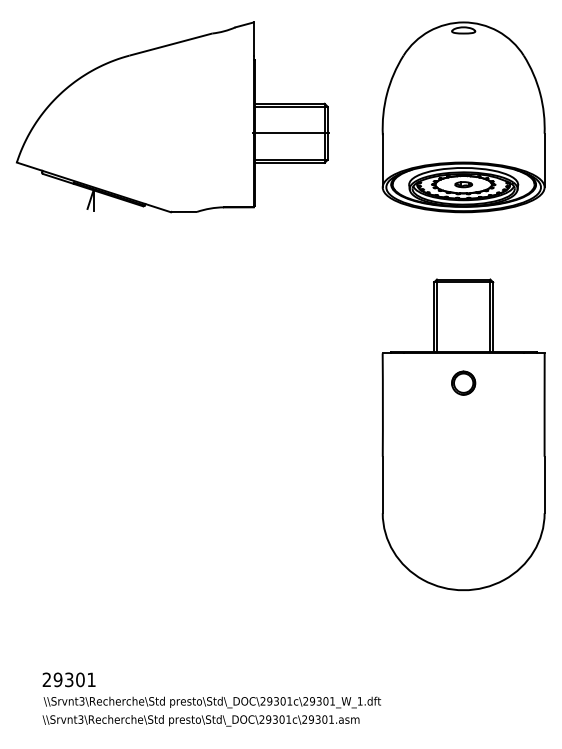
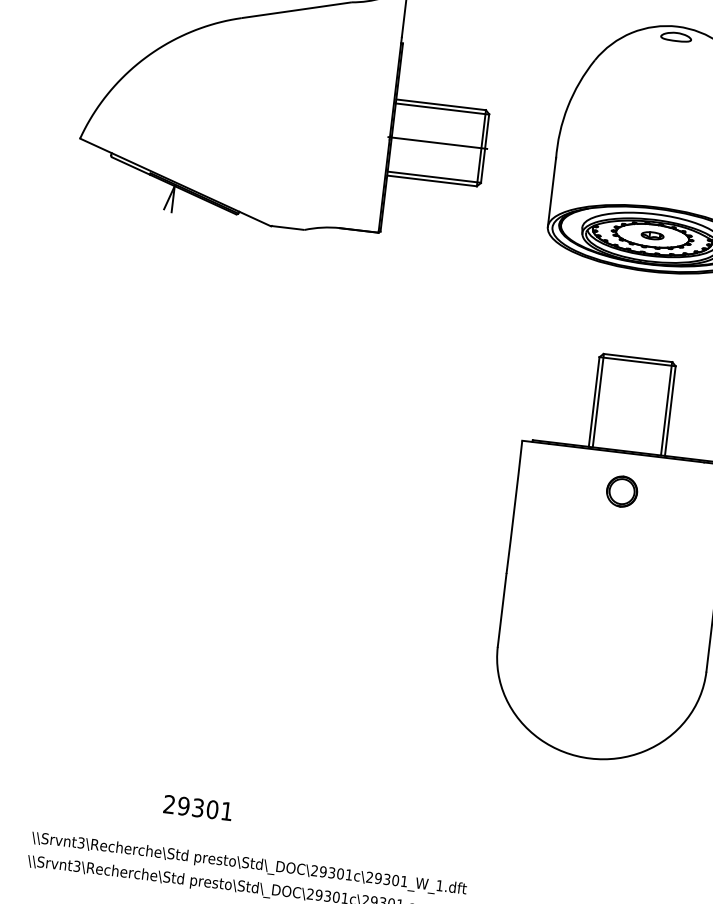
text: (68, 679) -> (197, 807), moved

